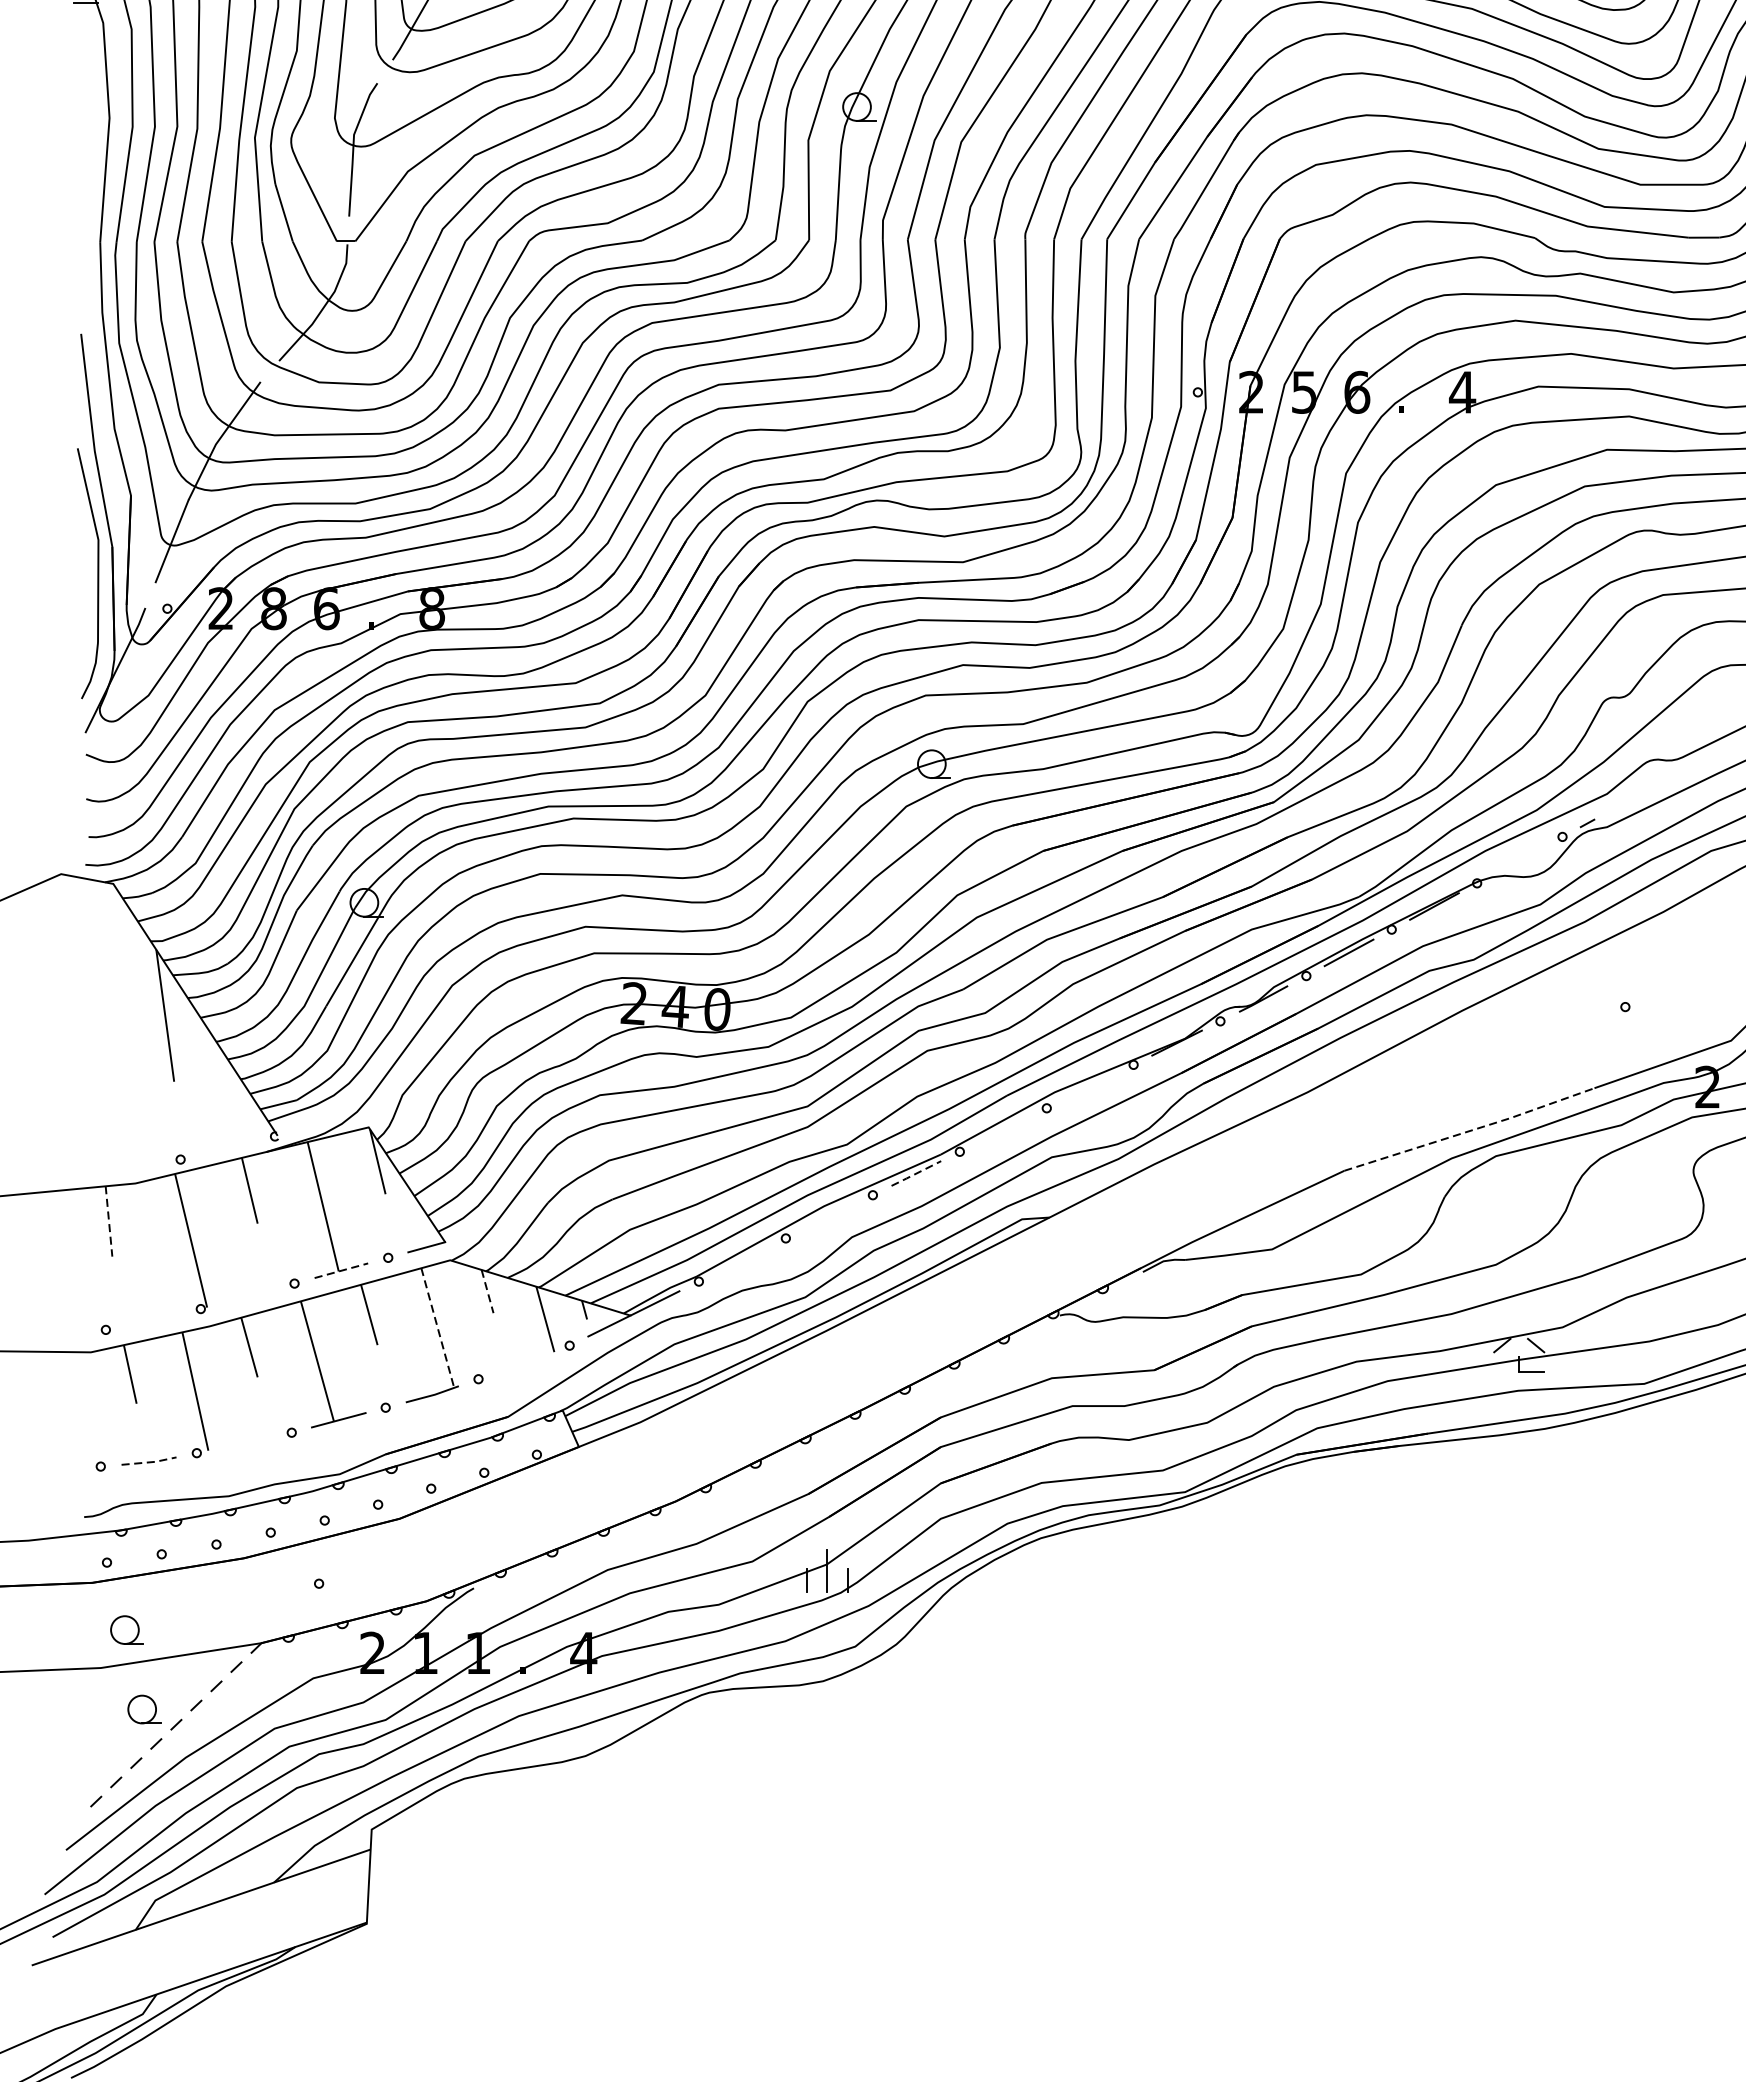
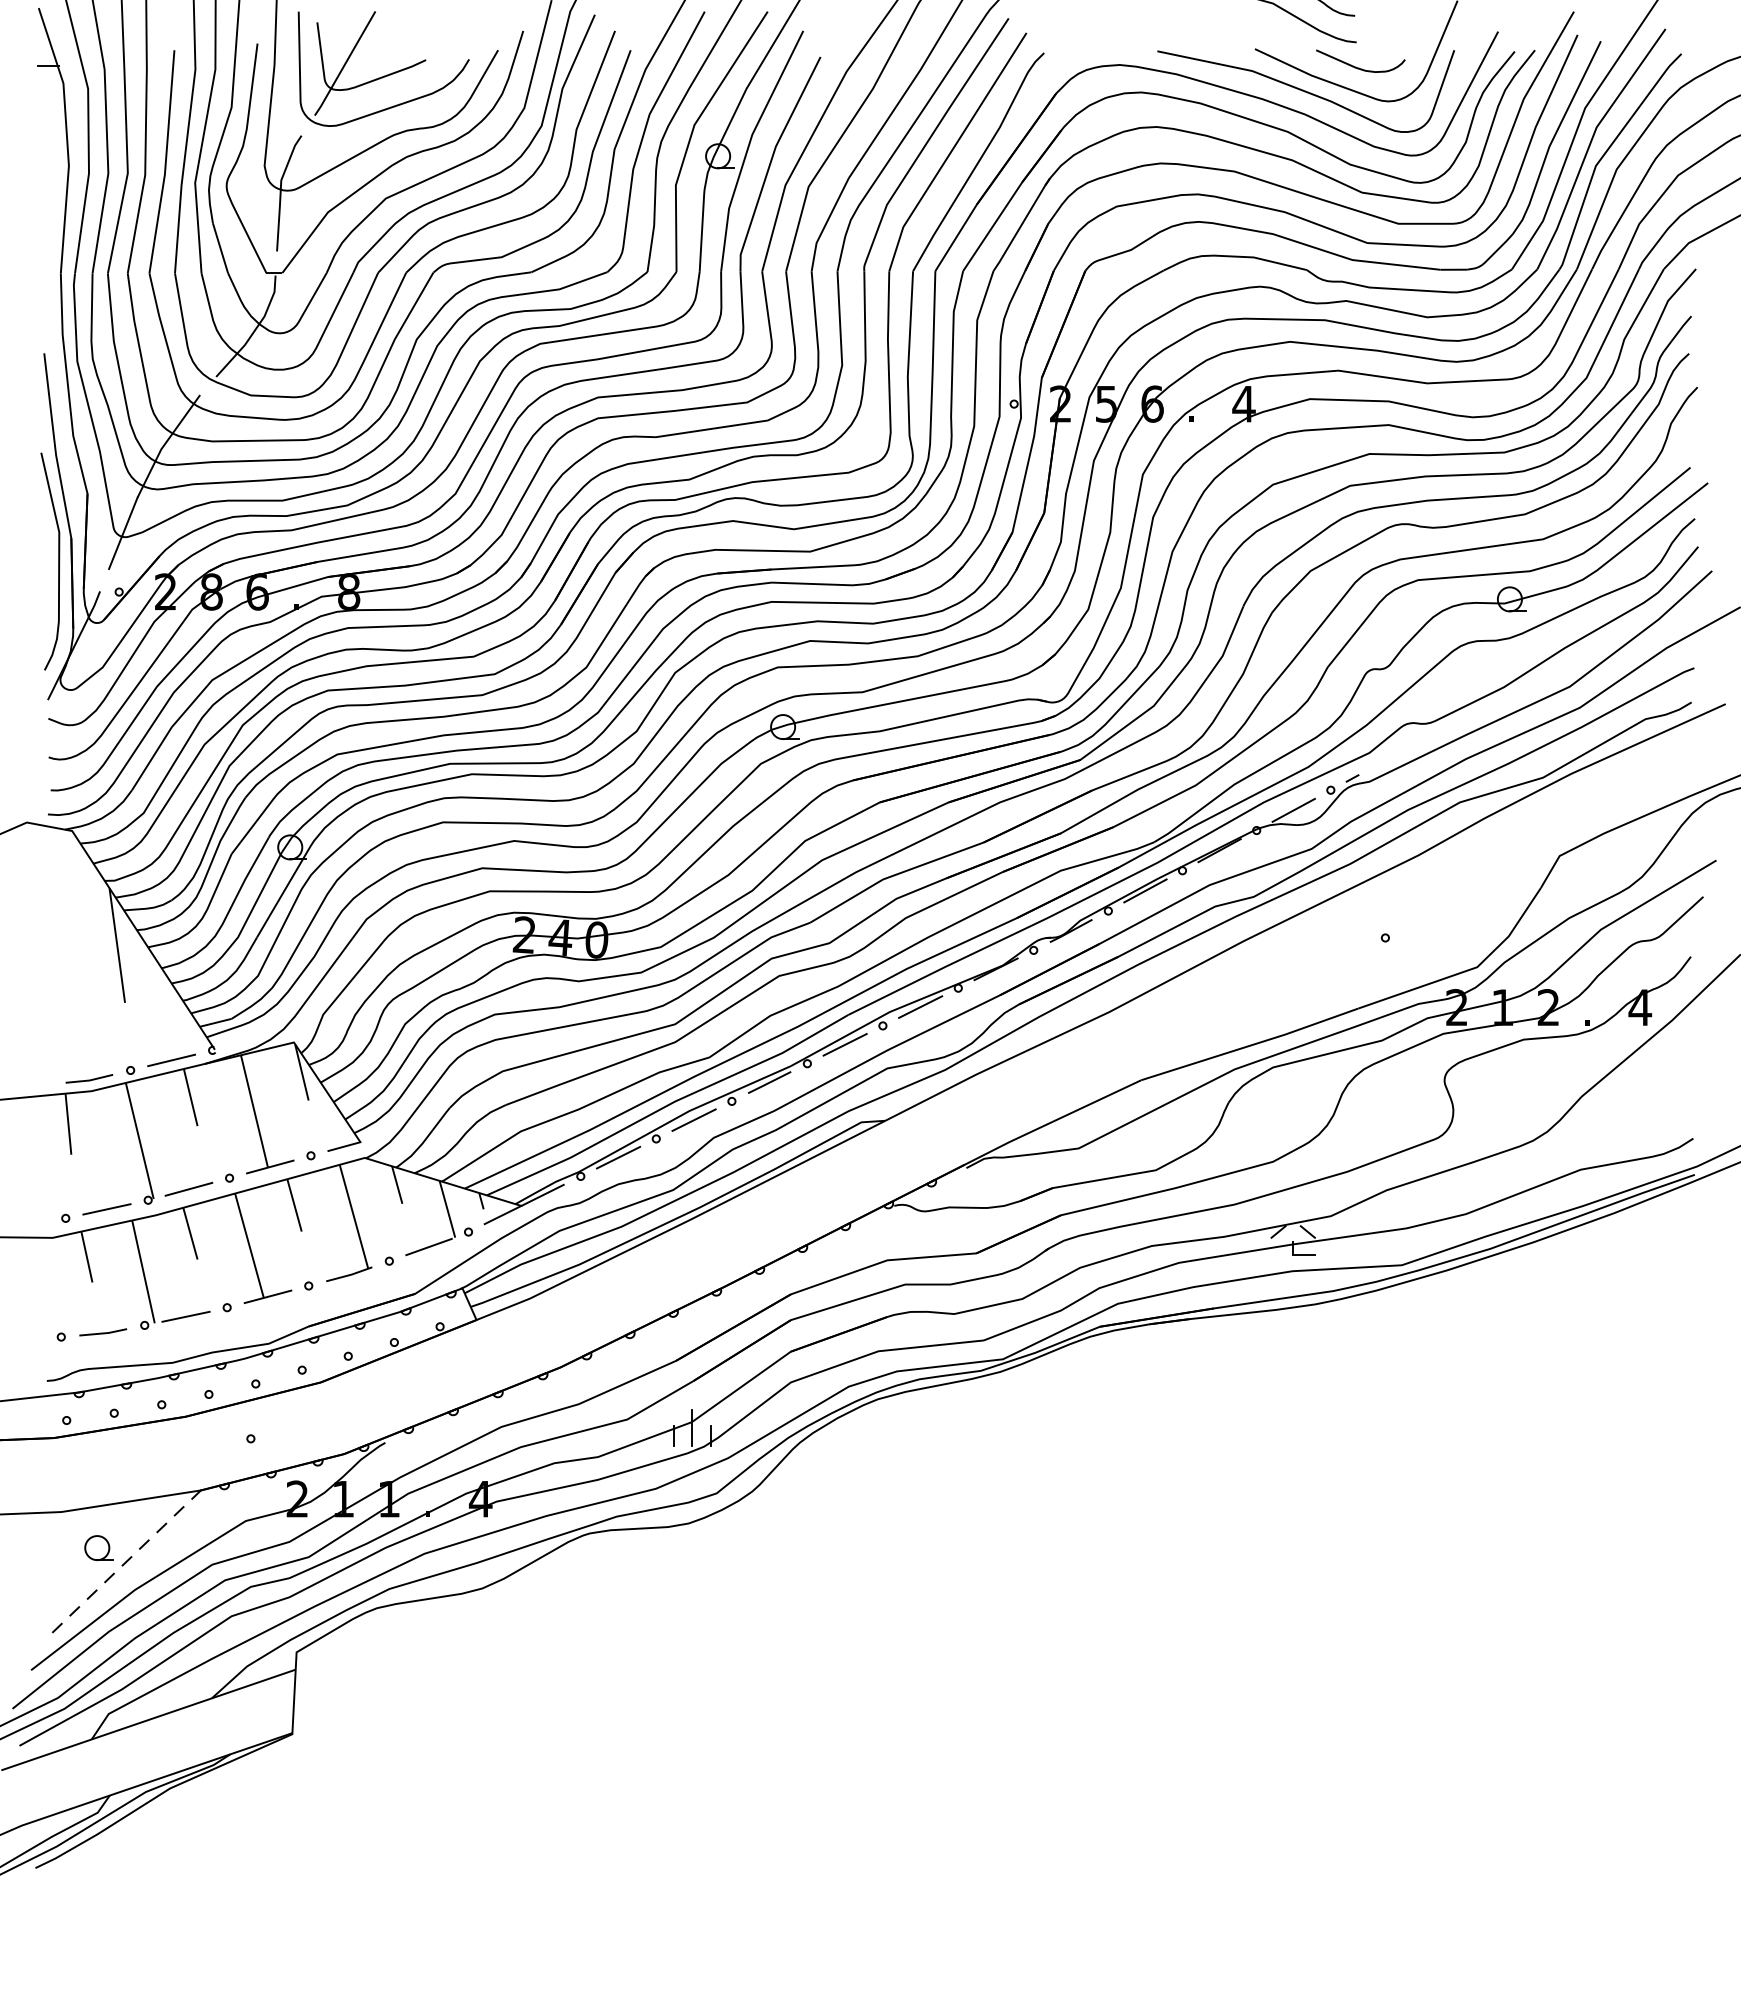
line: (1519, 859) -> (1293, 809), added
line: (1090, 1085) -> (920, 1006), added
line: (1002, 1129) -> (844, 1044), added
line: (1470, 1130) -> (1250, 1045), dashed -> solid
line: (227, 1148) -> (171, 1060), added
line: (133, 1170) -> (89, 1079), added
line: (916, 1173) -> (769, 1082), dashed -> solid
line: (828, 1216) -> (693, 1119), added
line: (109, 1221) -> (68, 1124), dashed -> solid
line: (742, 1259) -> (618, 1157), added
line: (341, 1270) -> (270, 1166), dashed -> solid
line: (487, 1292) -> (397, 1185), dashed -> solid
line: (247, 1295) -> (188, 1188), added
line: (152, 1319) -> (106, 1209), added
line: (437, 1327) -> (353, 1216), dashed -> solid
line: (523, 1362) -> (428, 1246), added
line: (243, 1442) -> (185, 1316), added
line: (149, 1462) -> (103, 1333), dashed -> solid
part: (126, 1629) -> (83, 1478), removed

